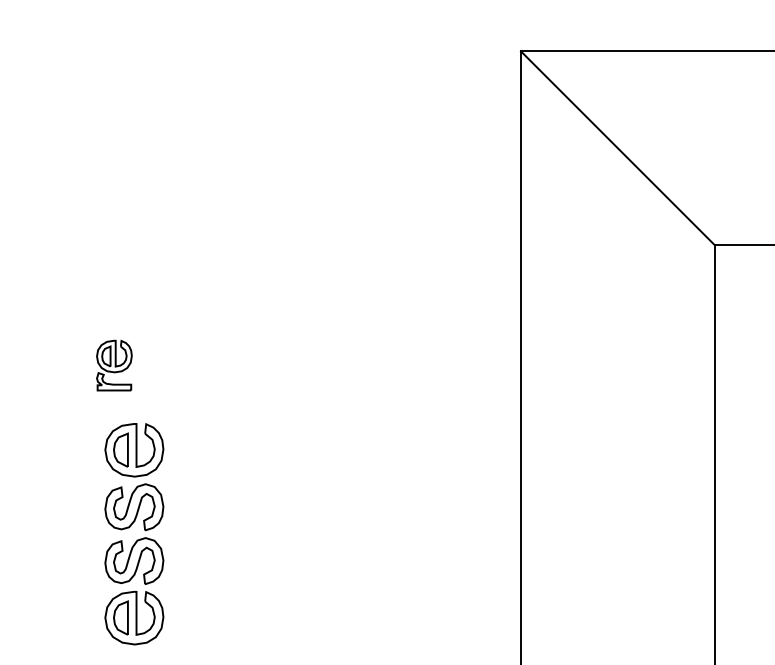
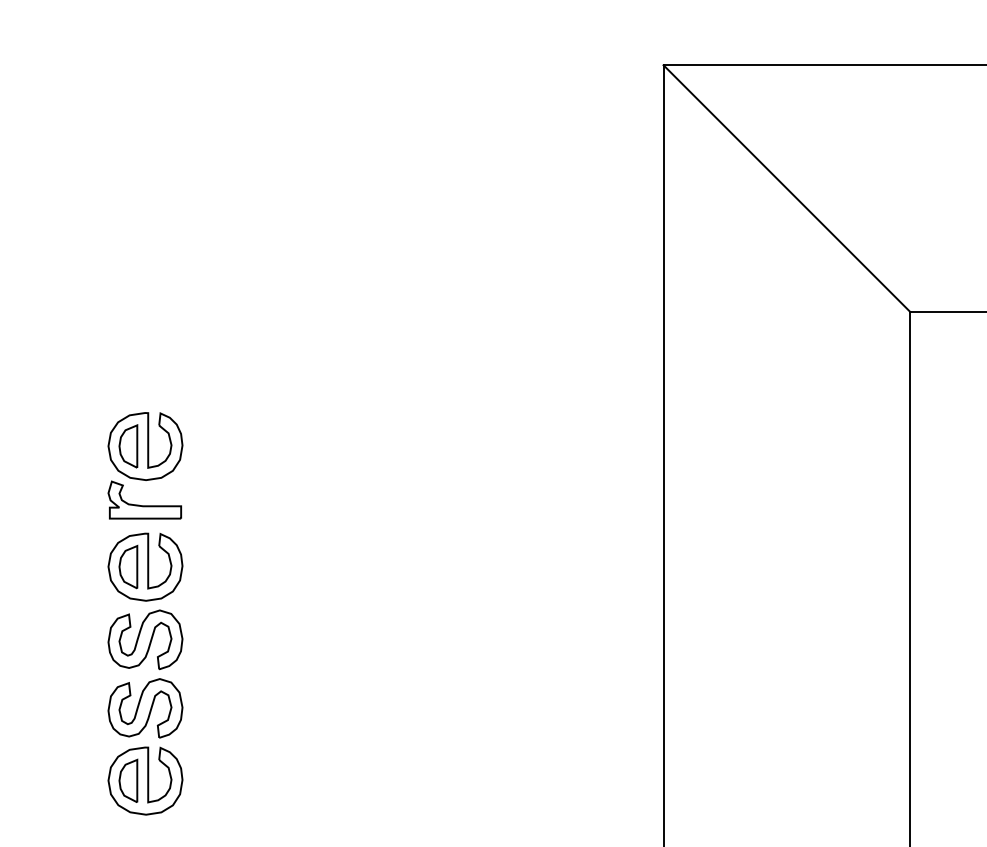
part: (114, 365) -> (145, 465), size x1.67
part: (134, 534) -> (145, 674), moved

